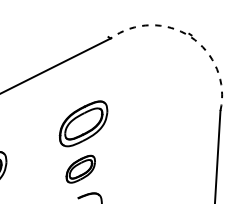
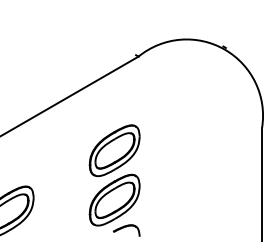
arc: (190, 36) -> (224, 49), dashed -> solid
part: (80, 168) -> (114, 199), size x1.67

